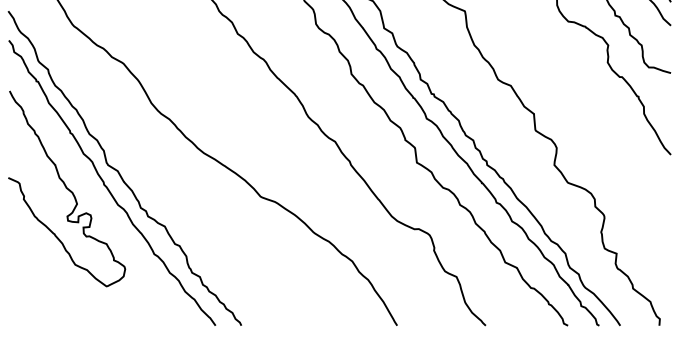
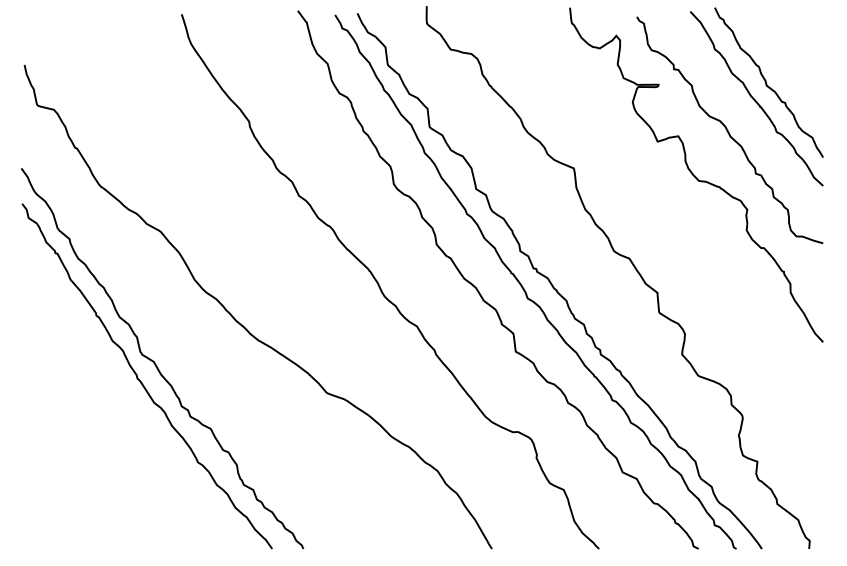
curve: (67, 188) -> (92, 383), removed

